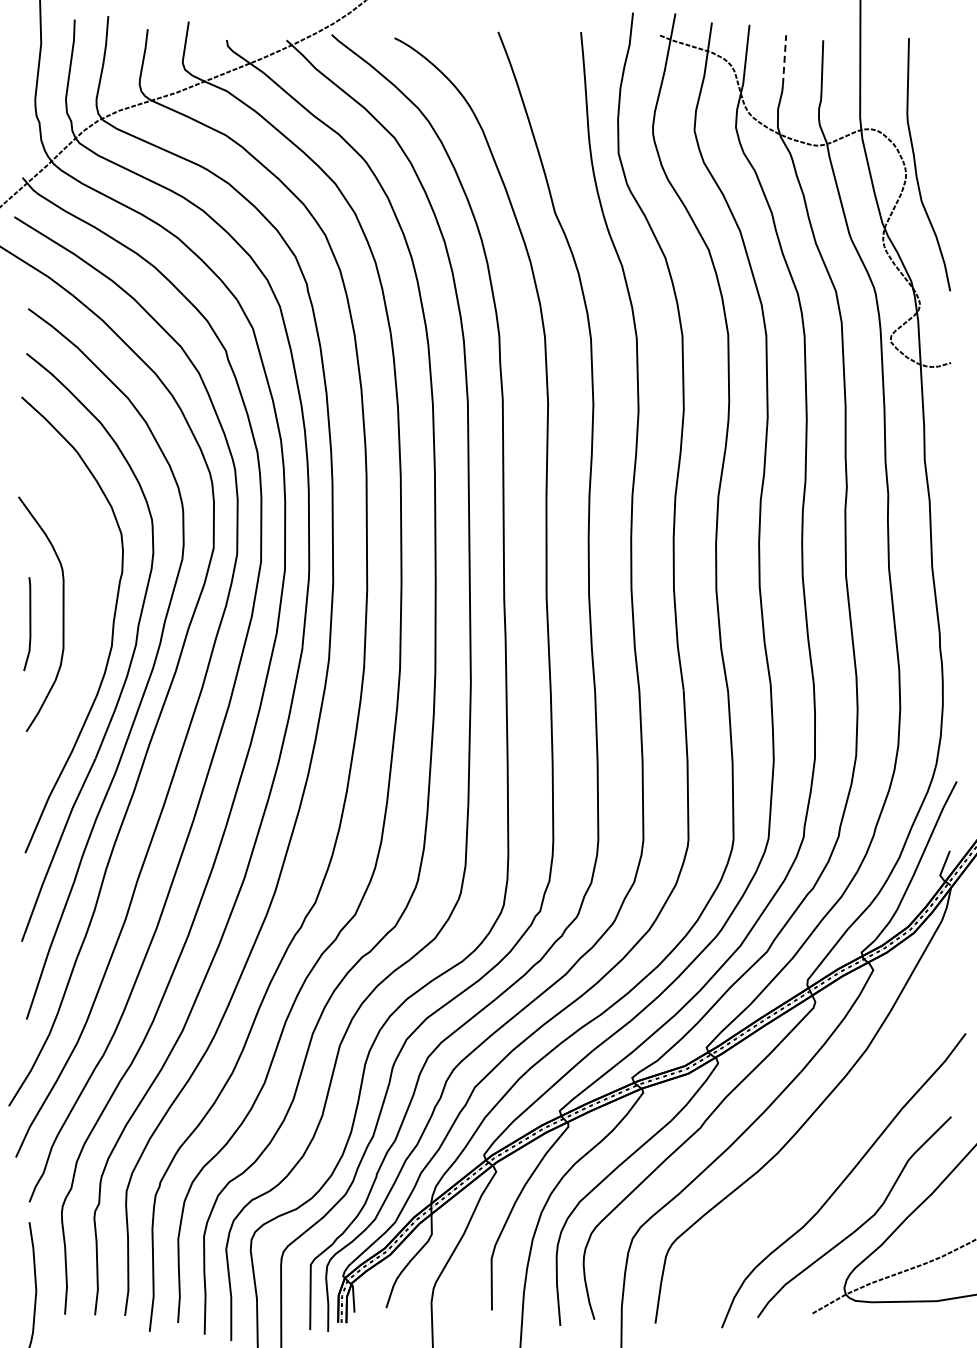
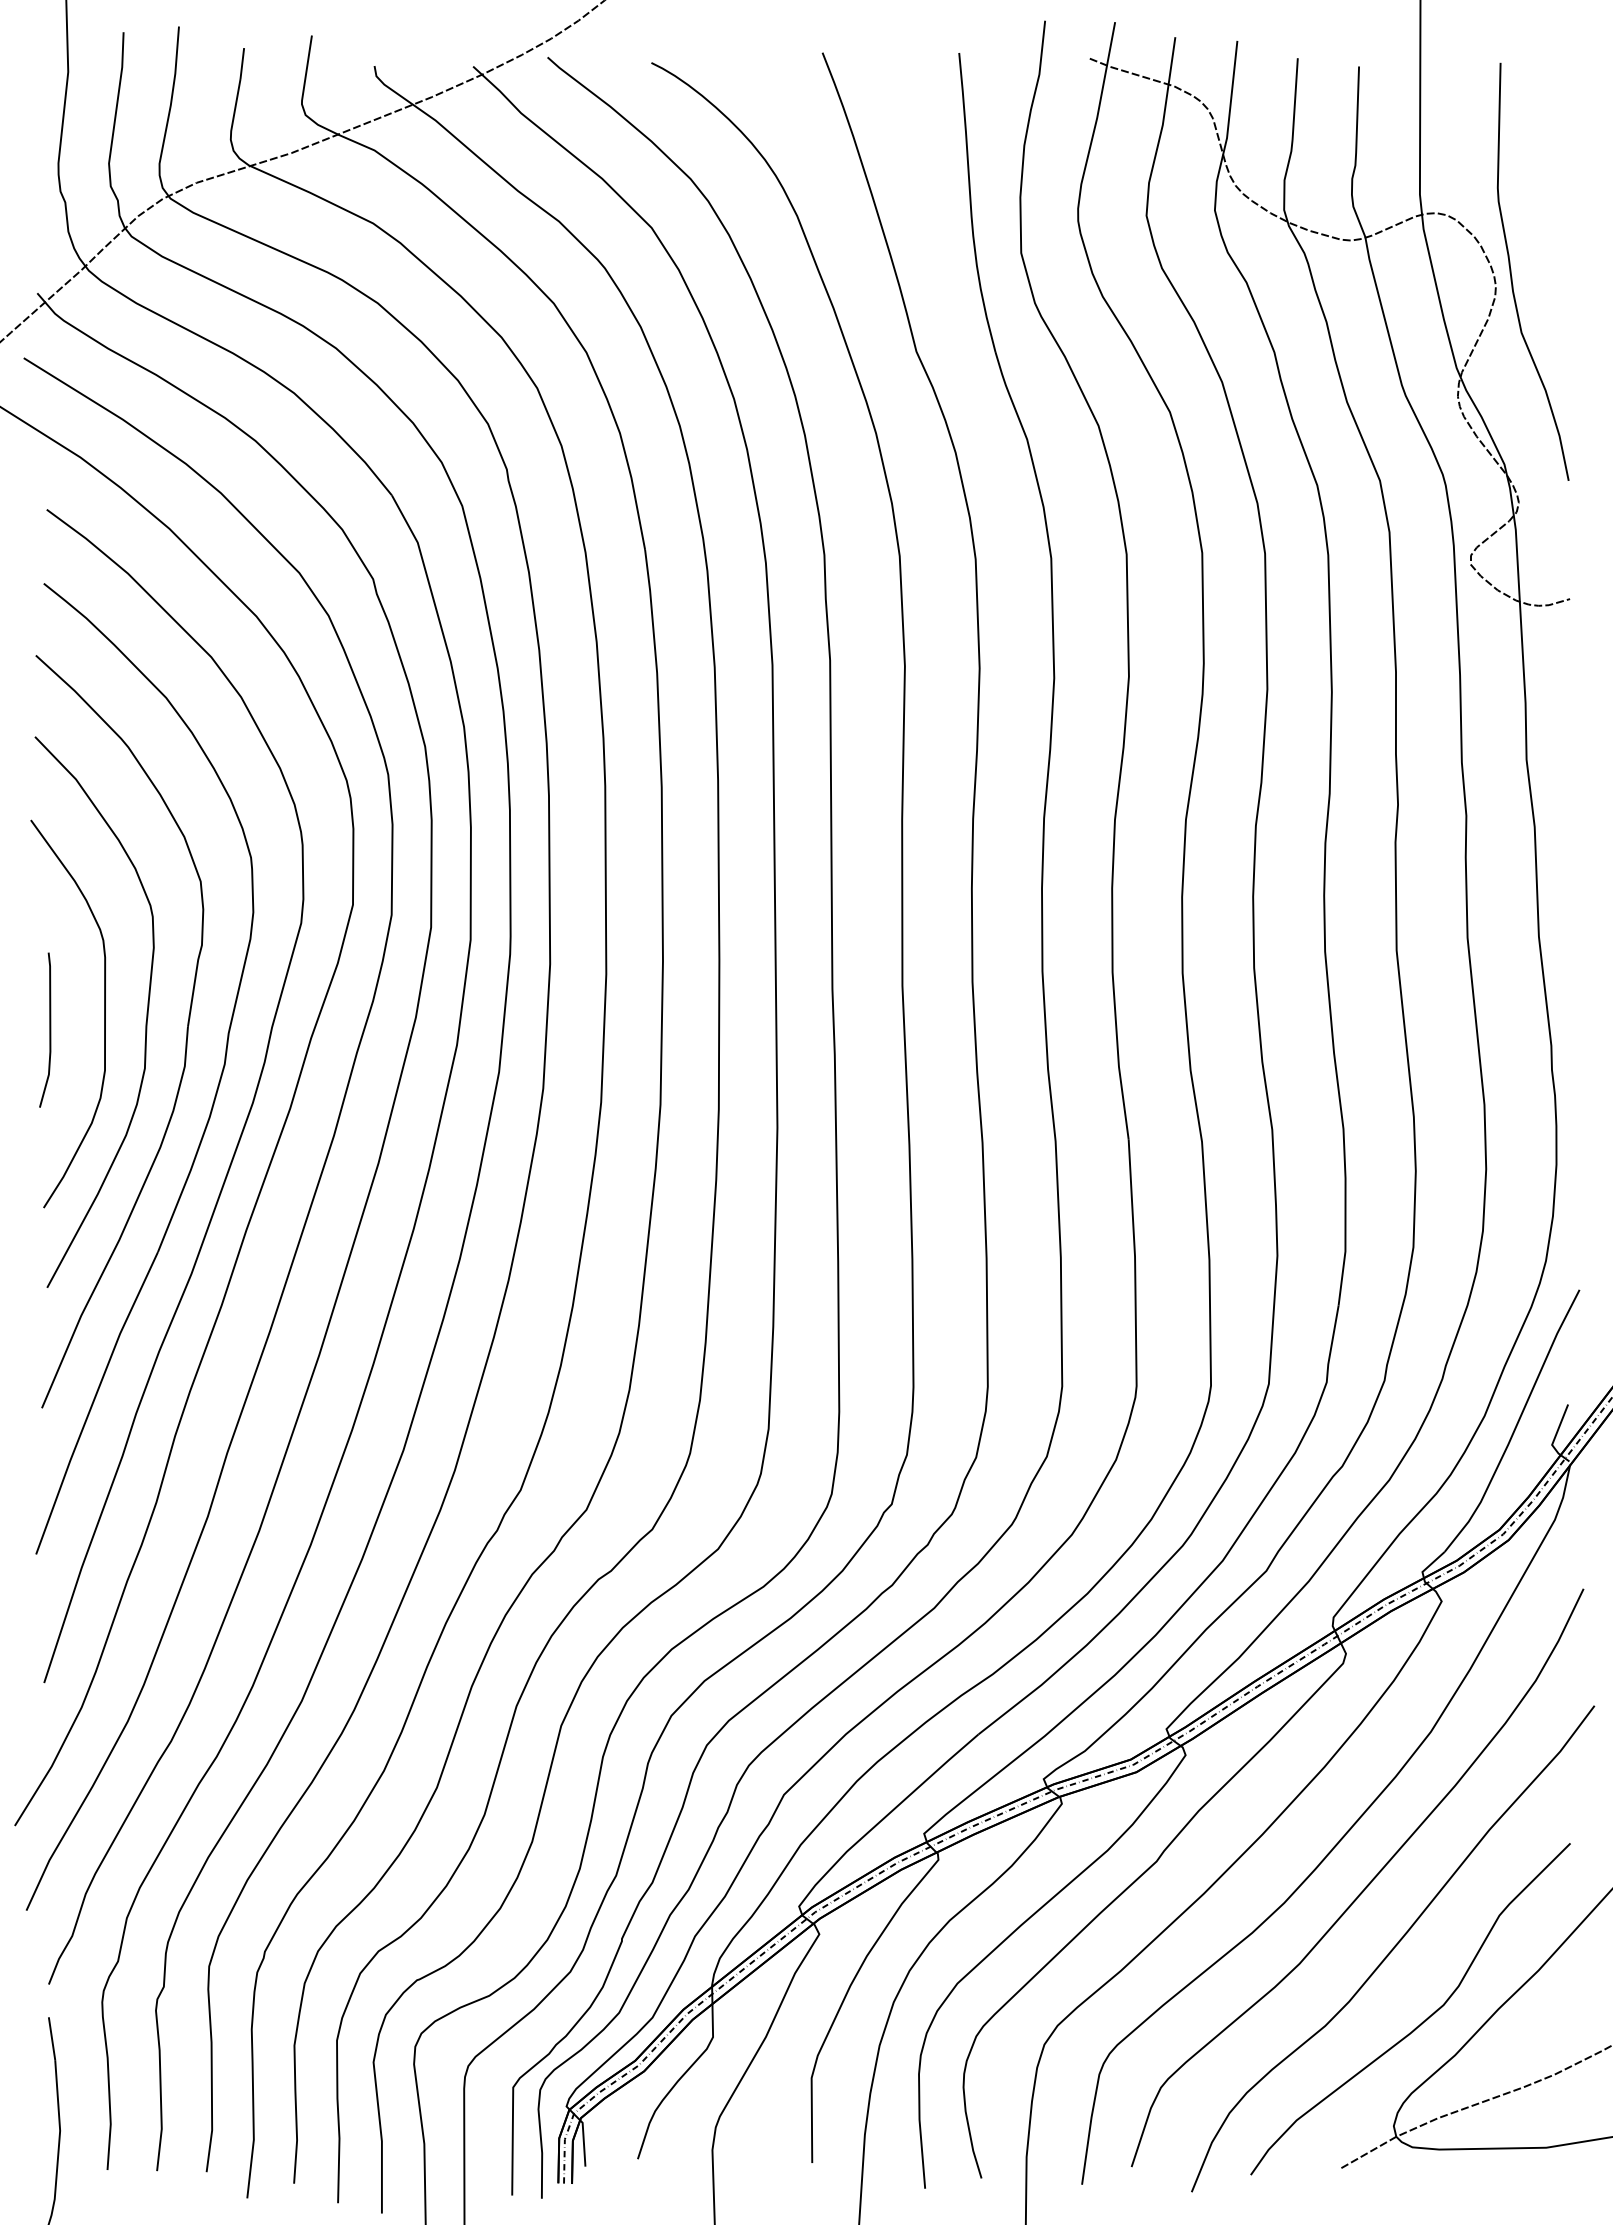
line: (784, 60) -> (1295, 99), dashed -> solid
curve: (87, 619) -> (144, 1022), added
curve: (827, 1142) -> (1366, 1885), added

